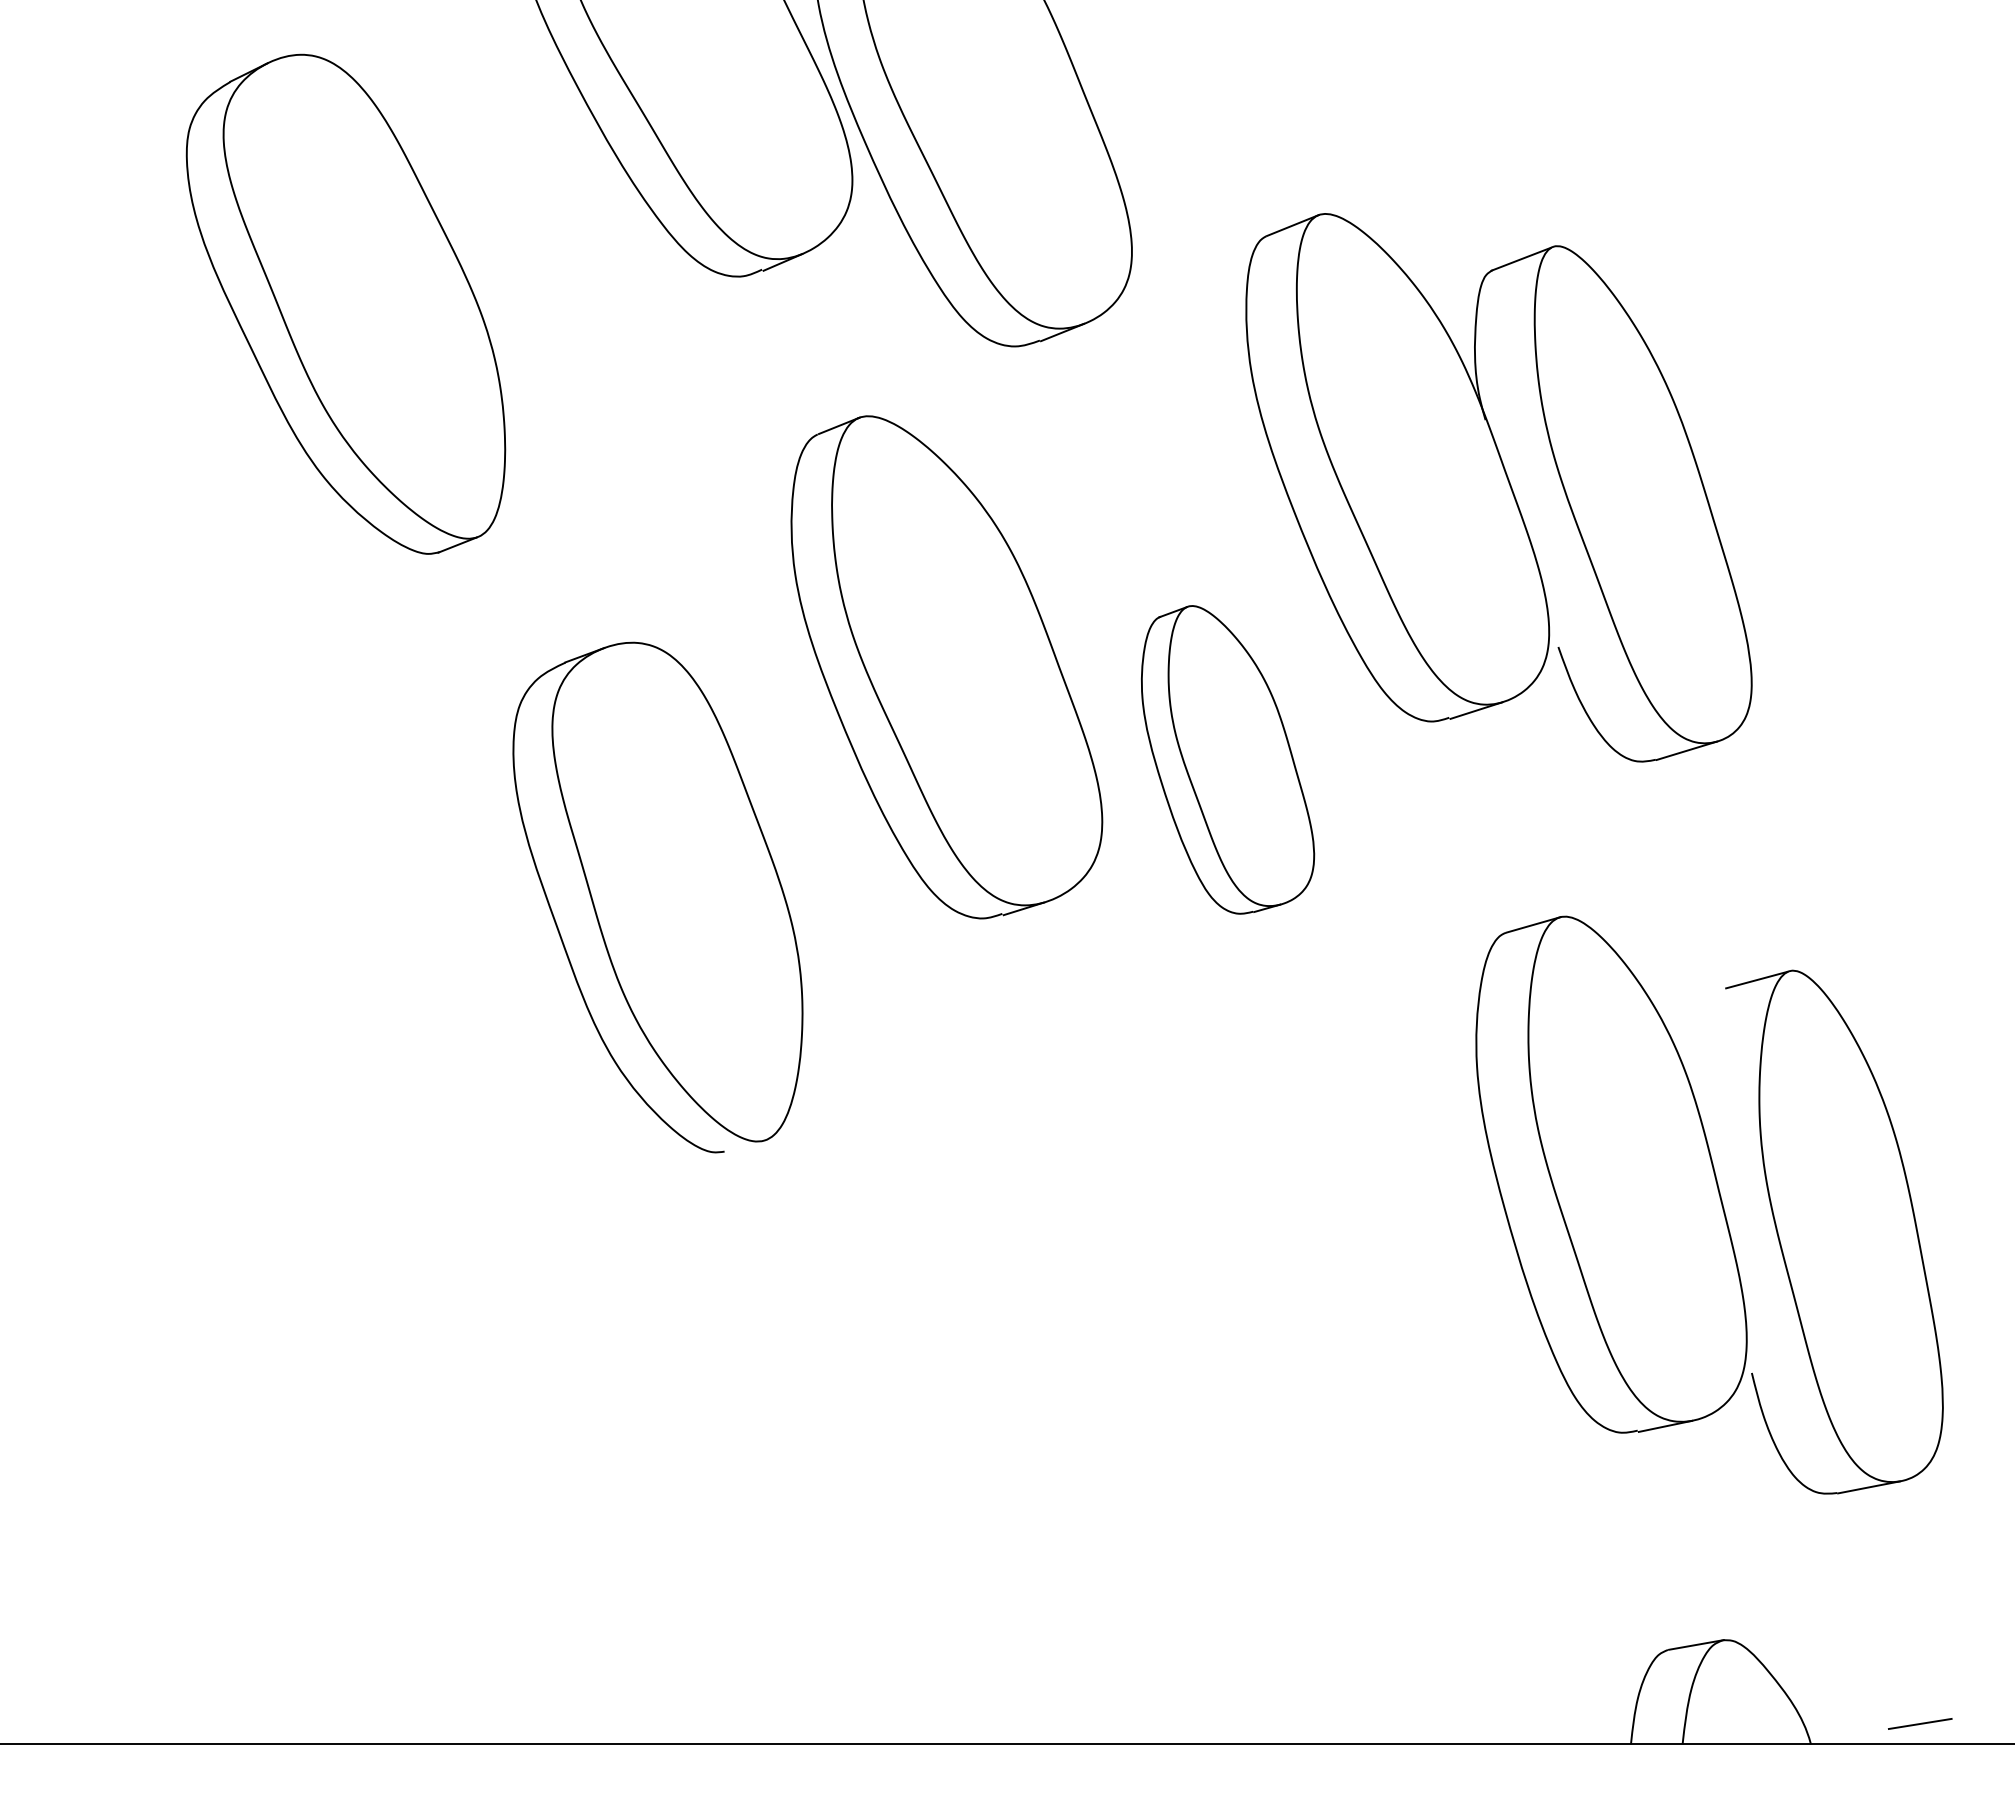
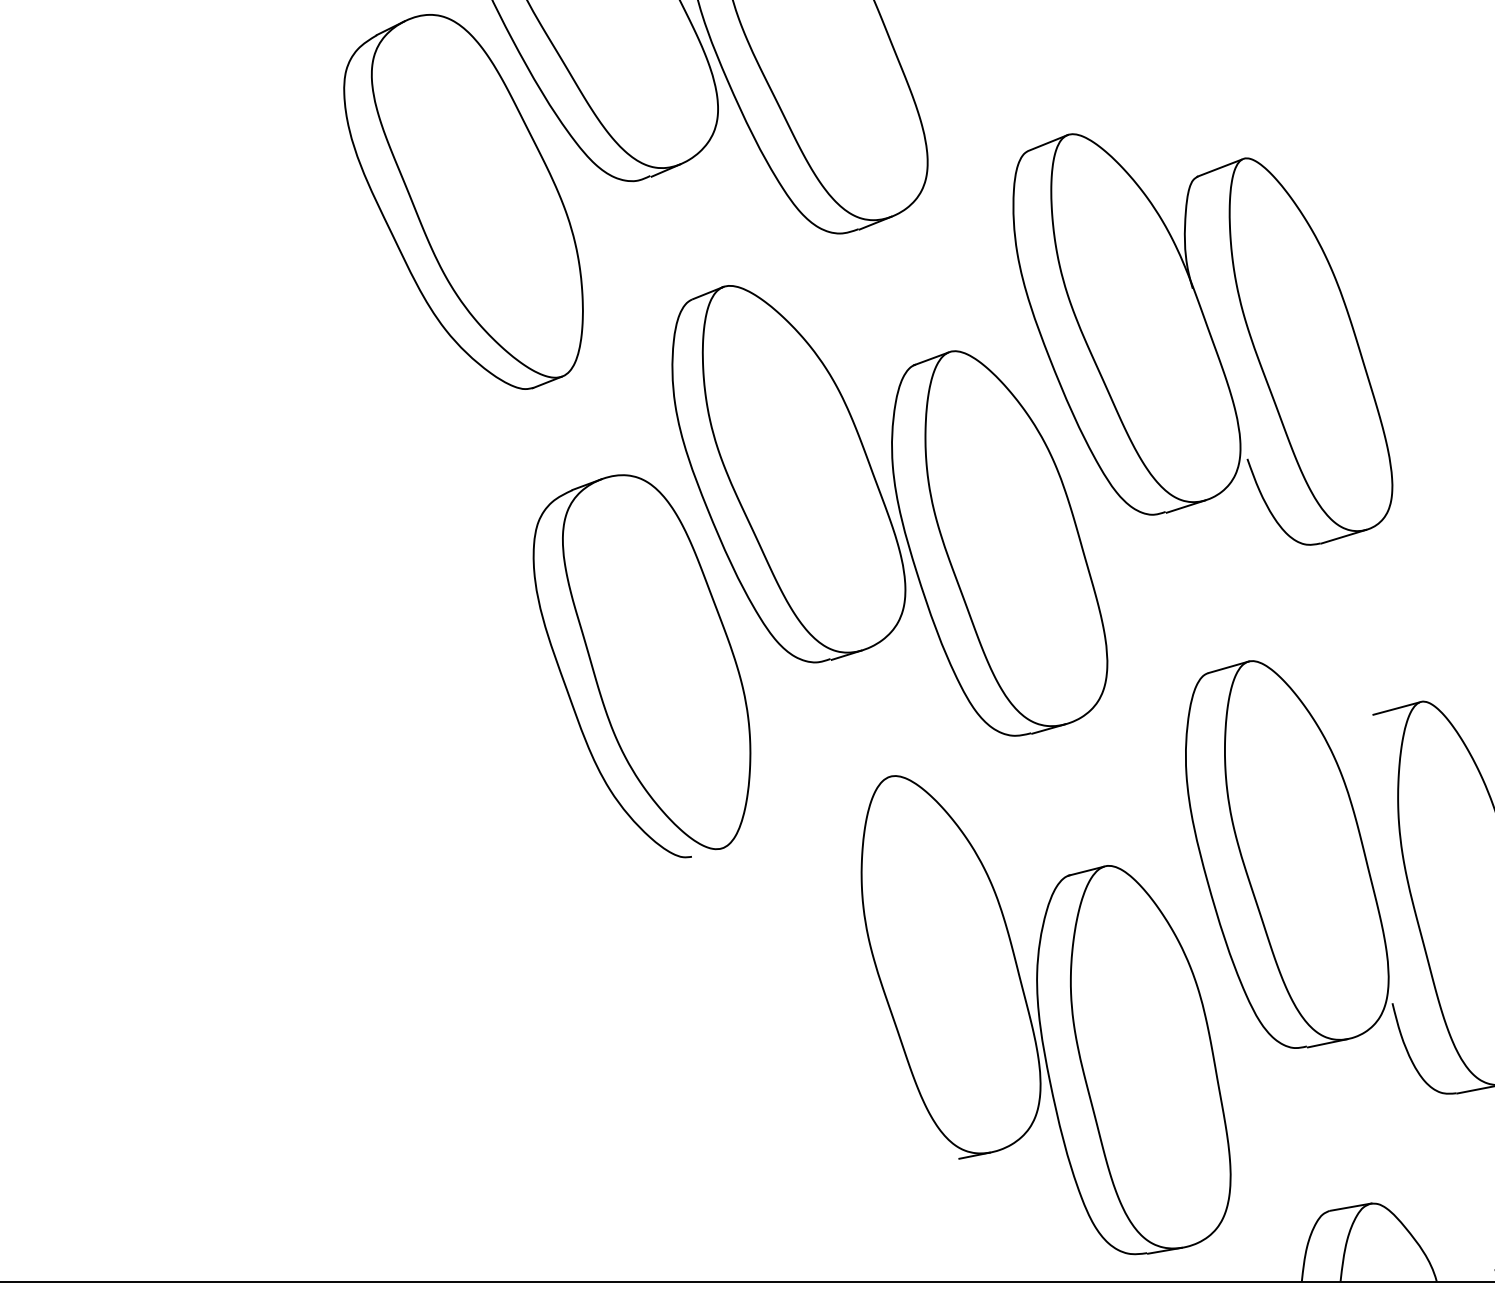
part: (345, 303) -> (463, 201), moved
part: (1227, 759) -> (999, 543), size x1.67
part: (657, 897) -> (641, 666), moved
part: (1289, 1388) -> (1045, 1014), added

